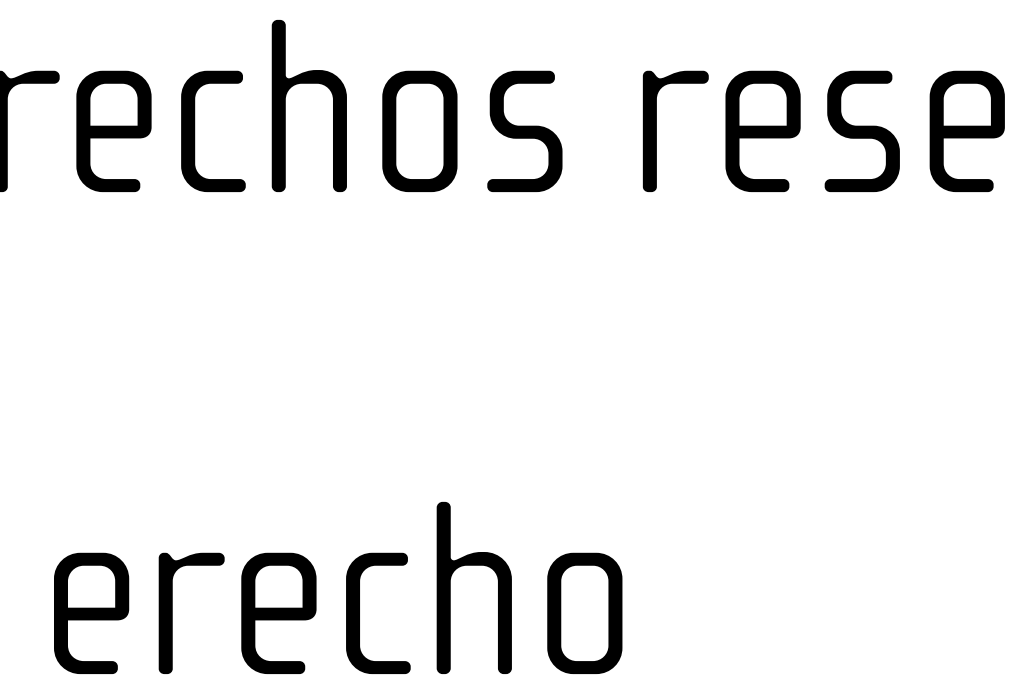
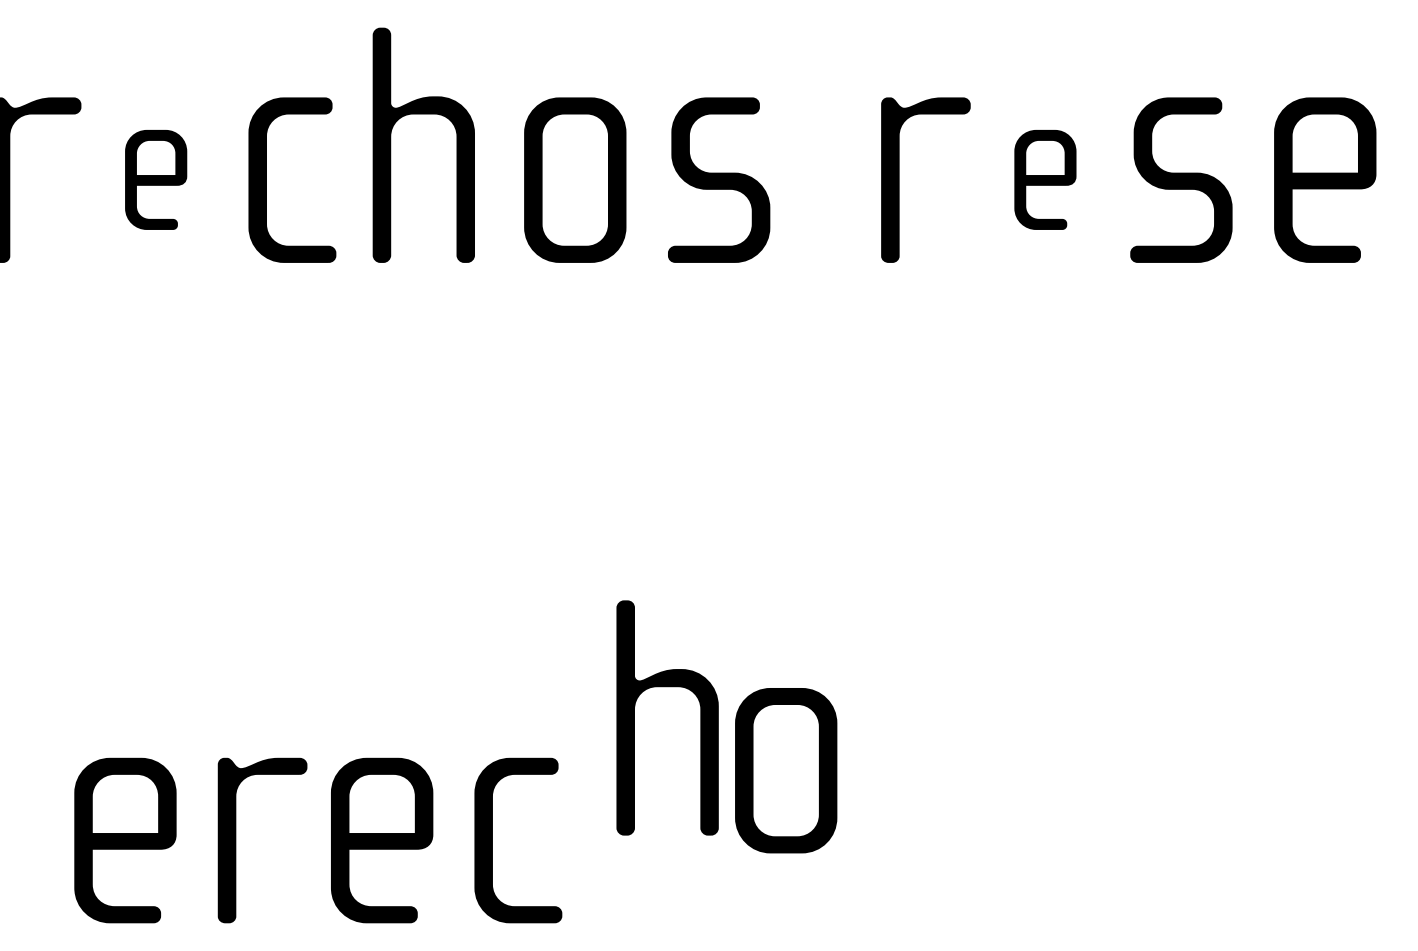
part: (113, 130) -> (155, 178), size x0.6
part: (762, 130) -> (1044, 178), size x0.6
part: (473, 565) -> (666, 687), moved
part: (584, 612) -> (785, 769), moved

